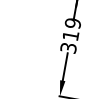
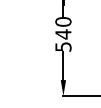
text: (70, 35) -> (63, 34), 319 -> 540

